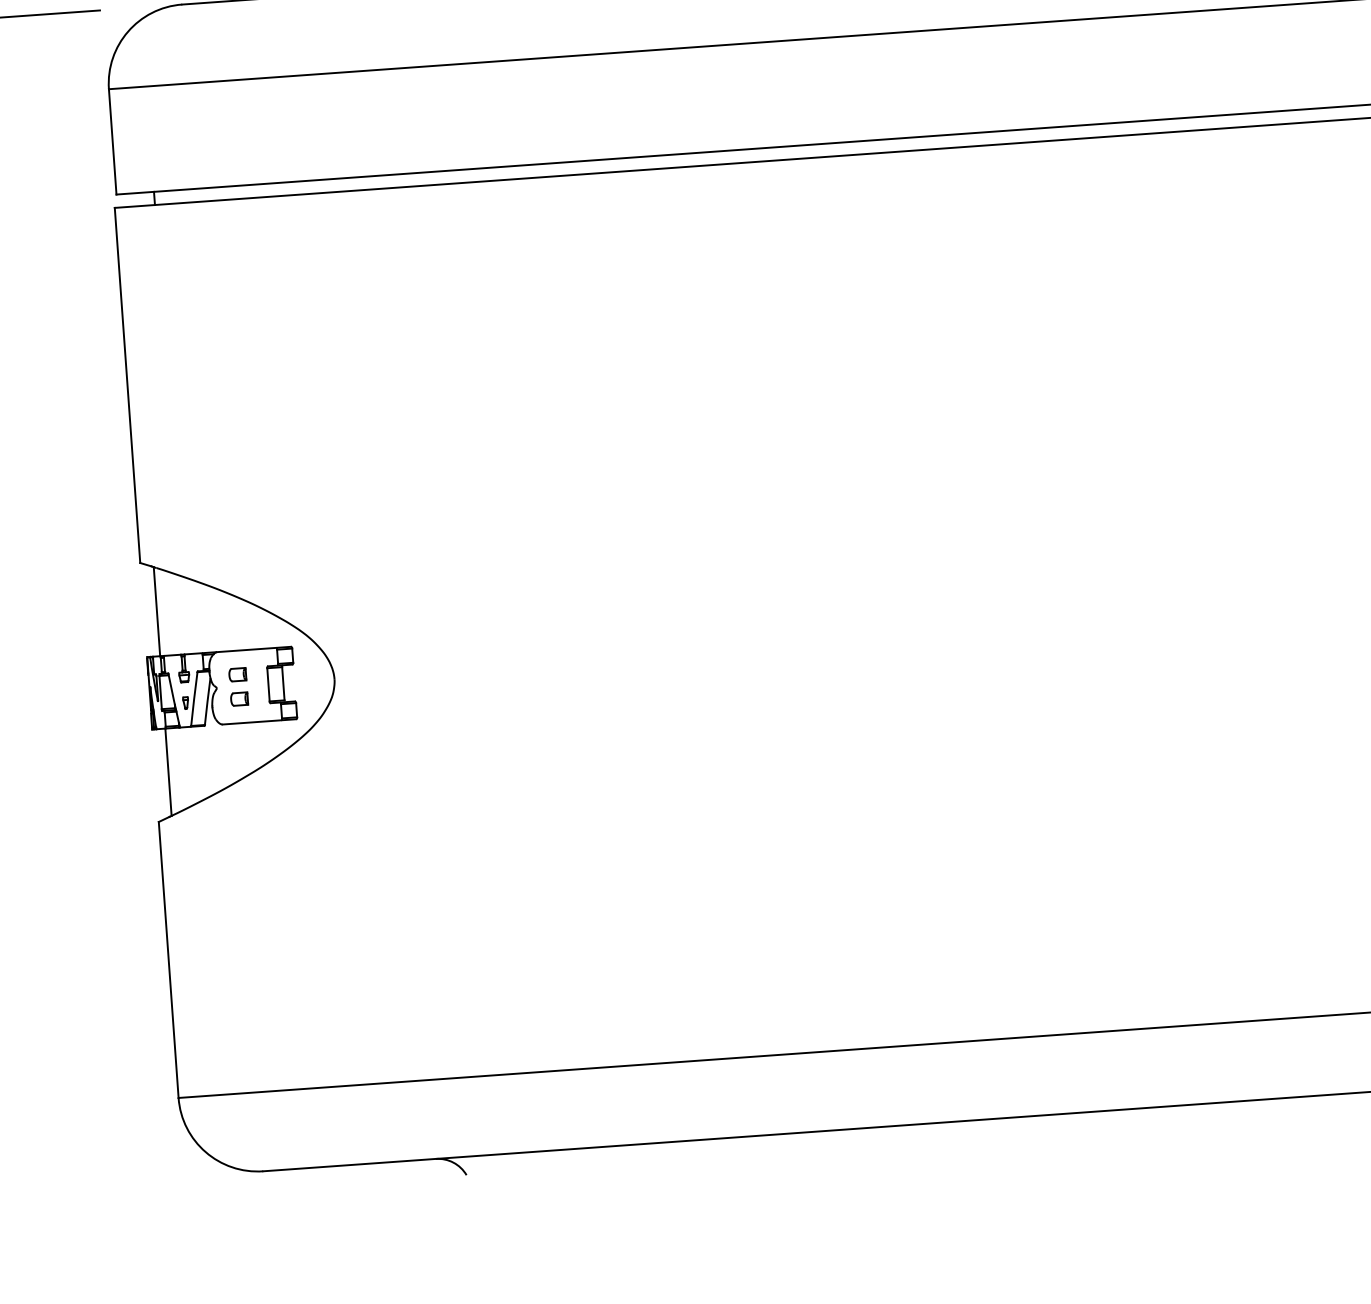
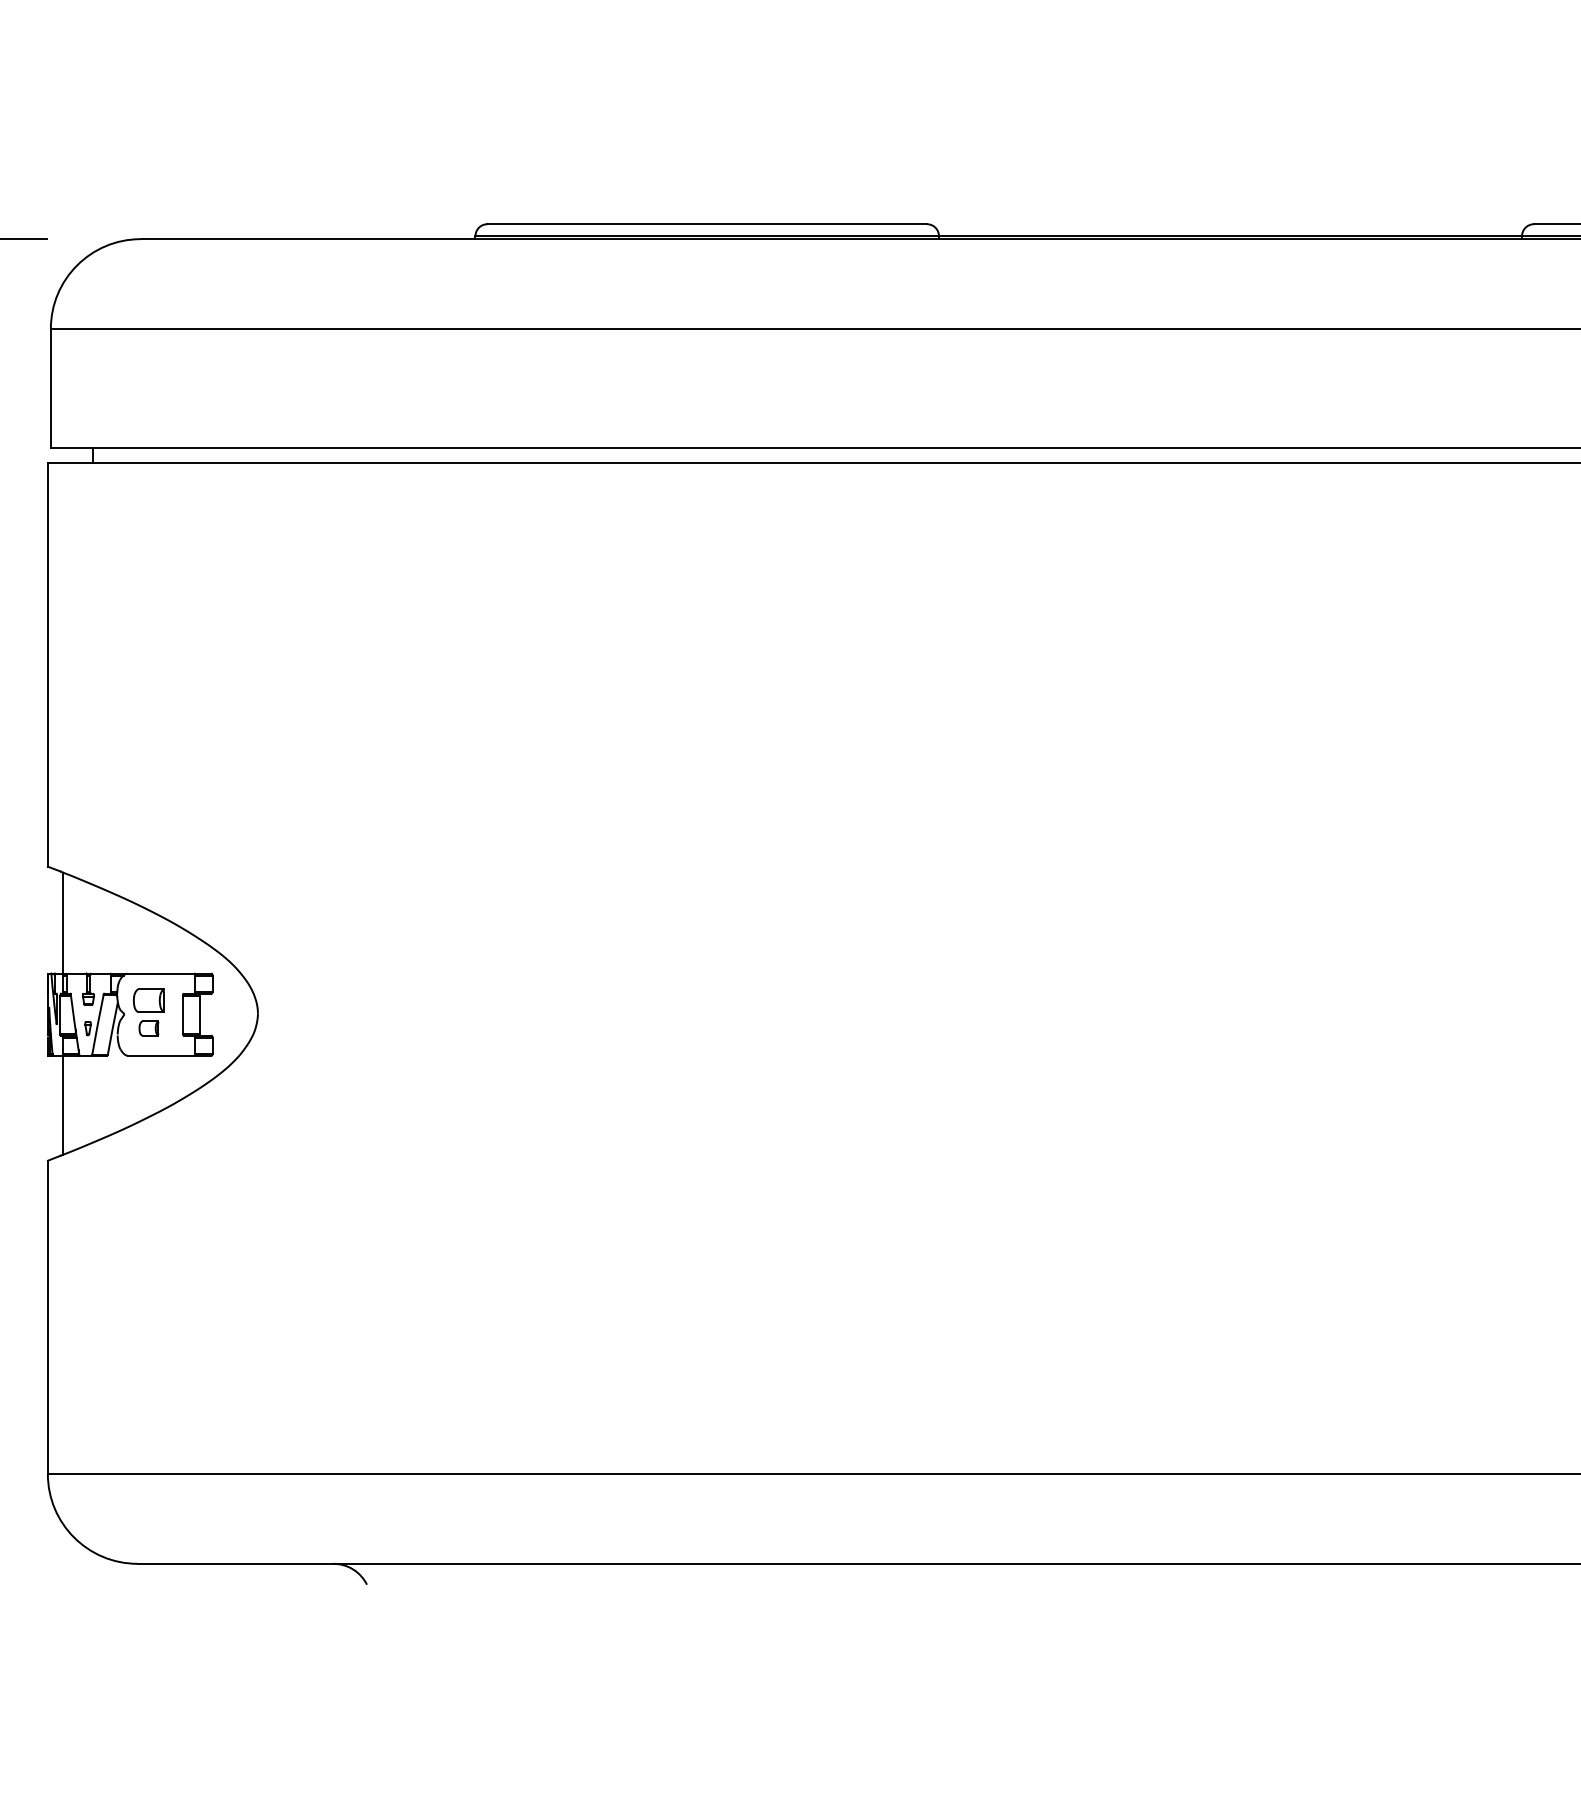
part: (237, 674) -> (148, 1000), size x1.6

